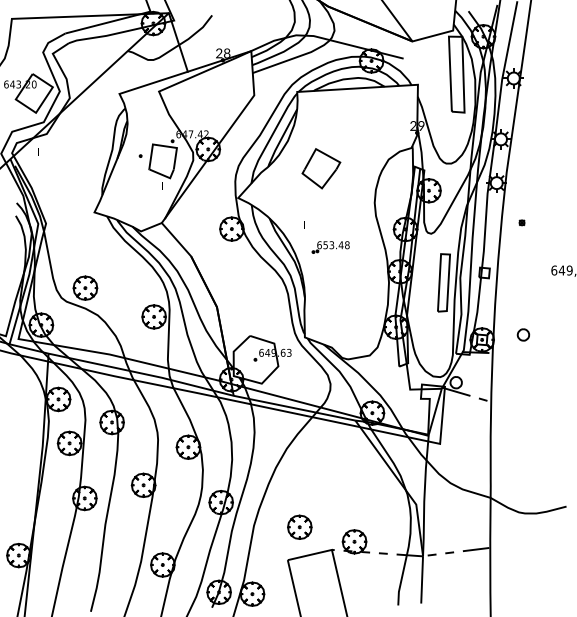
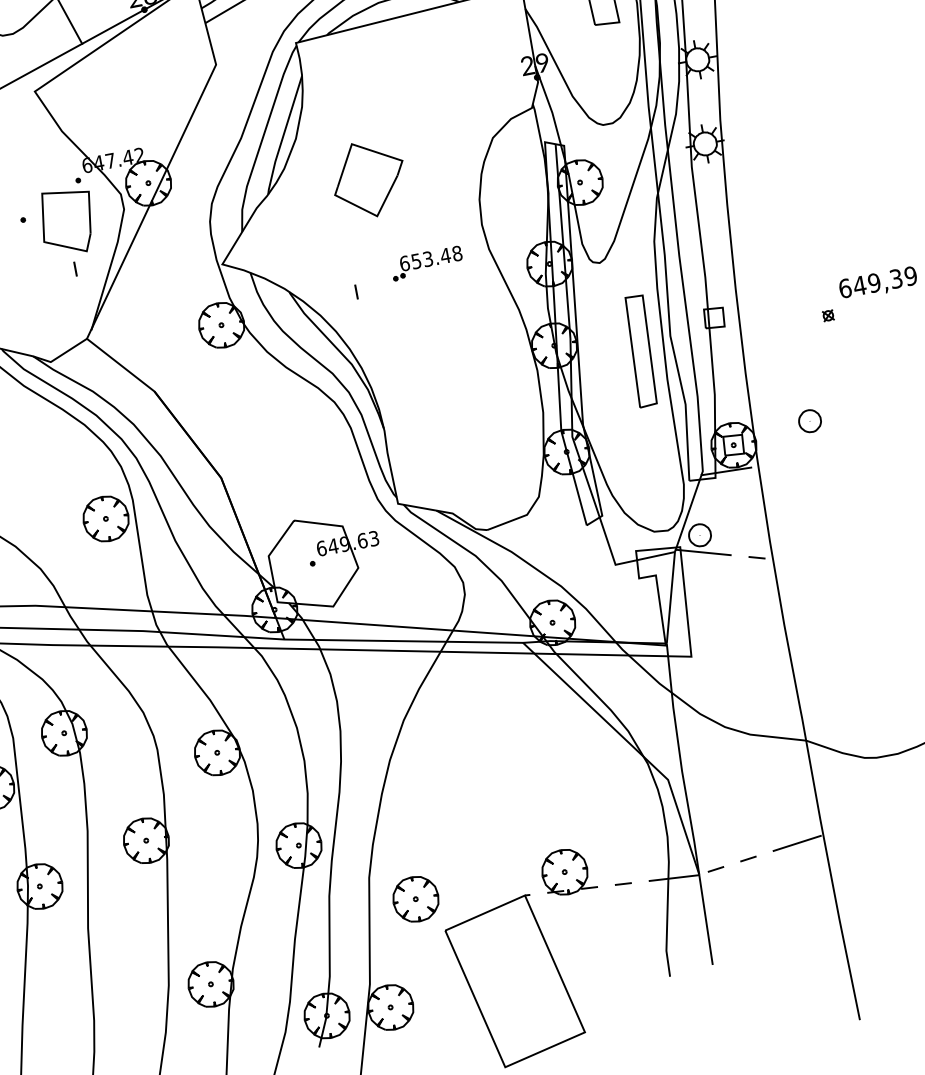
part: (521, 222) -> (827, 315), moved
part: (330, 247) -> (426, 263), moved
part: (299, 526) -> (415, 897), moved

